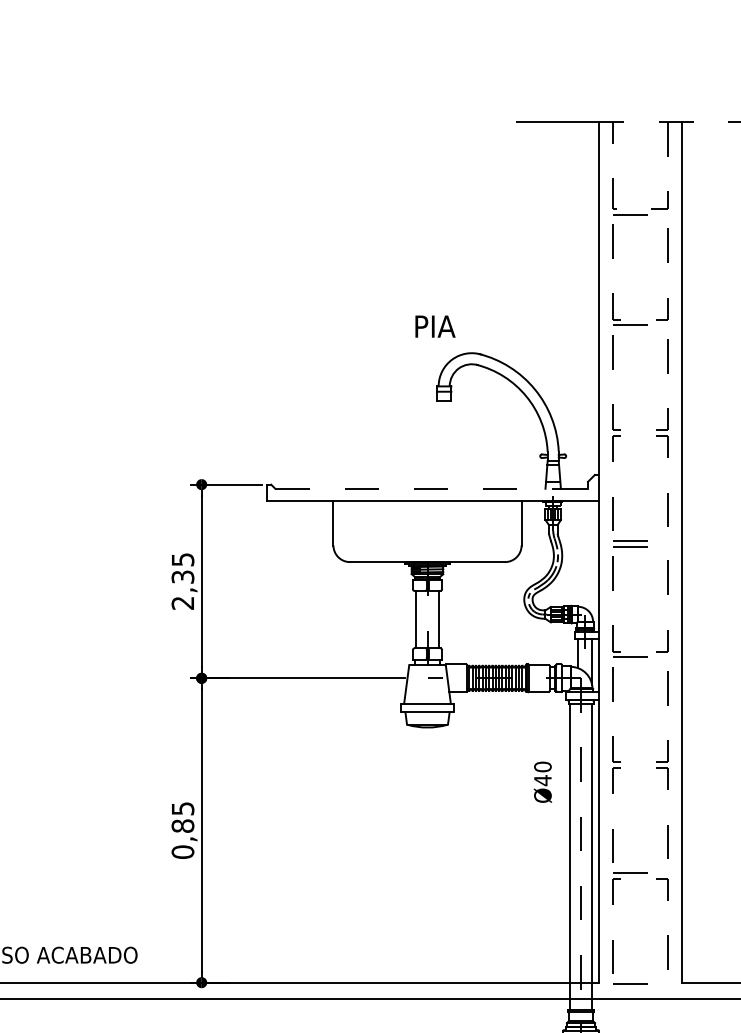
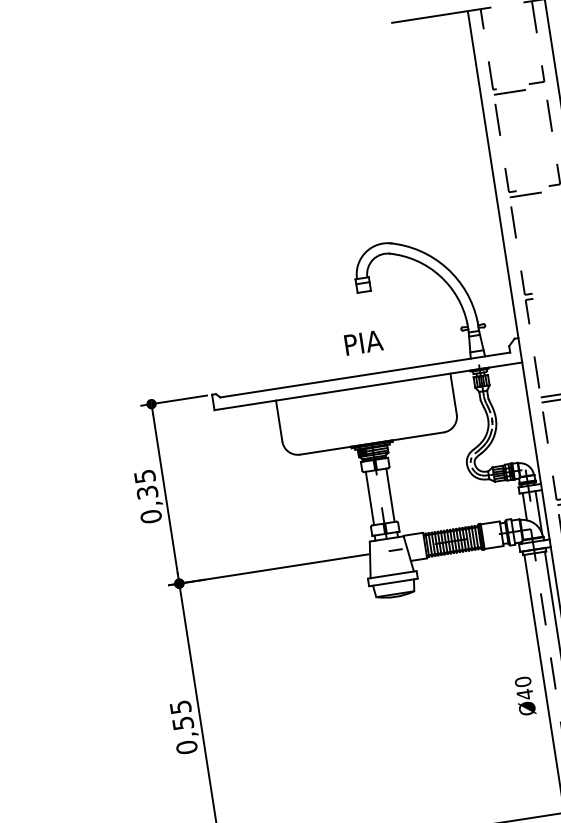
text: (435, 326) -> (363, 342), moved
line: (432, 488) -> (366, 374), dashed -> solid
text: (182, 602) -> (150, 516), 2,35 -> 0,35
text: (542, 781) -> (524, 695), moved
text: (182, 825) -> (182, 722), 0,85 -> 0,55

